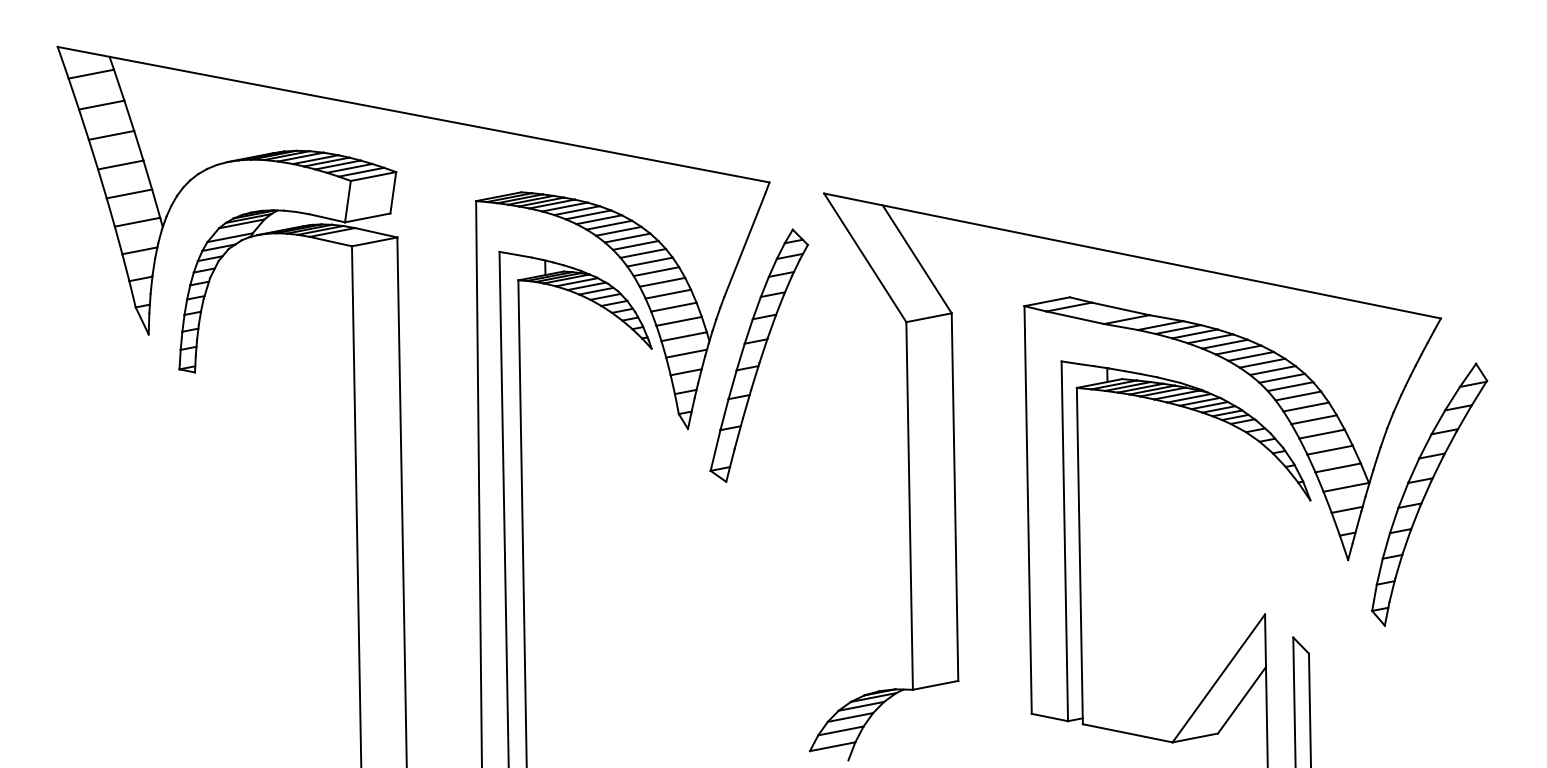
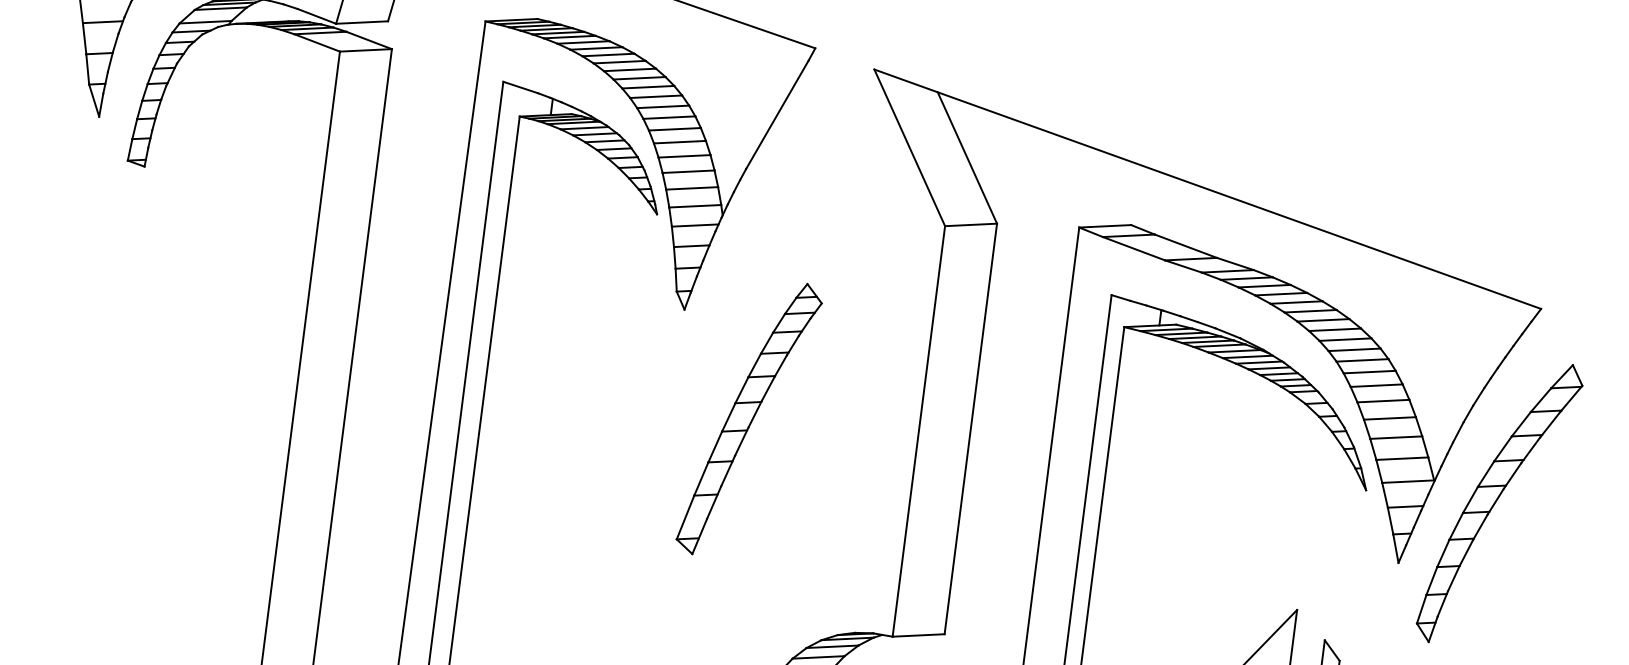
part: (758, 355) -> (748, 418), moved

